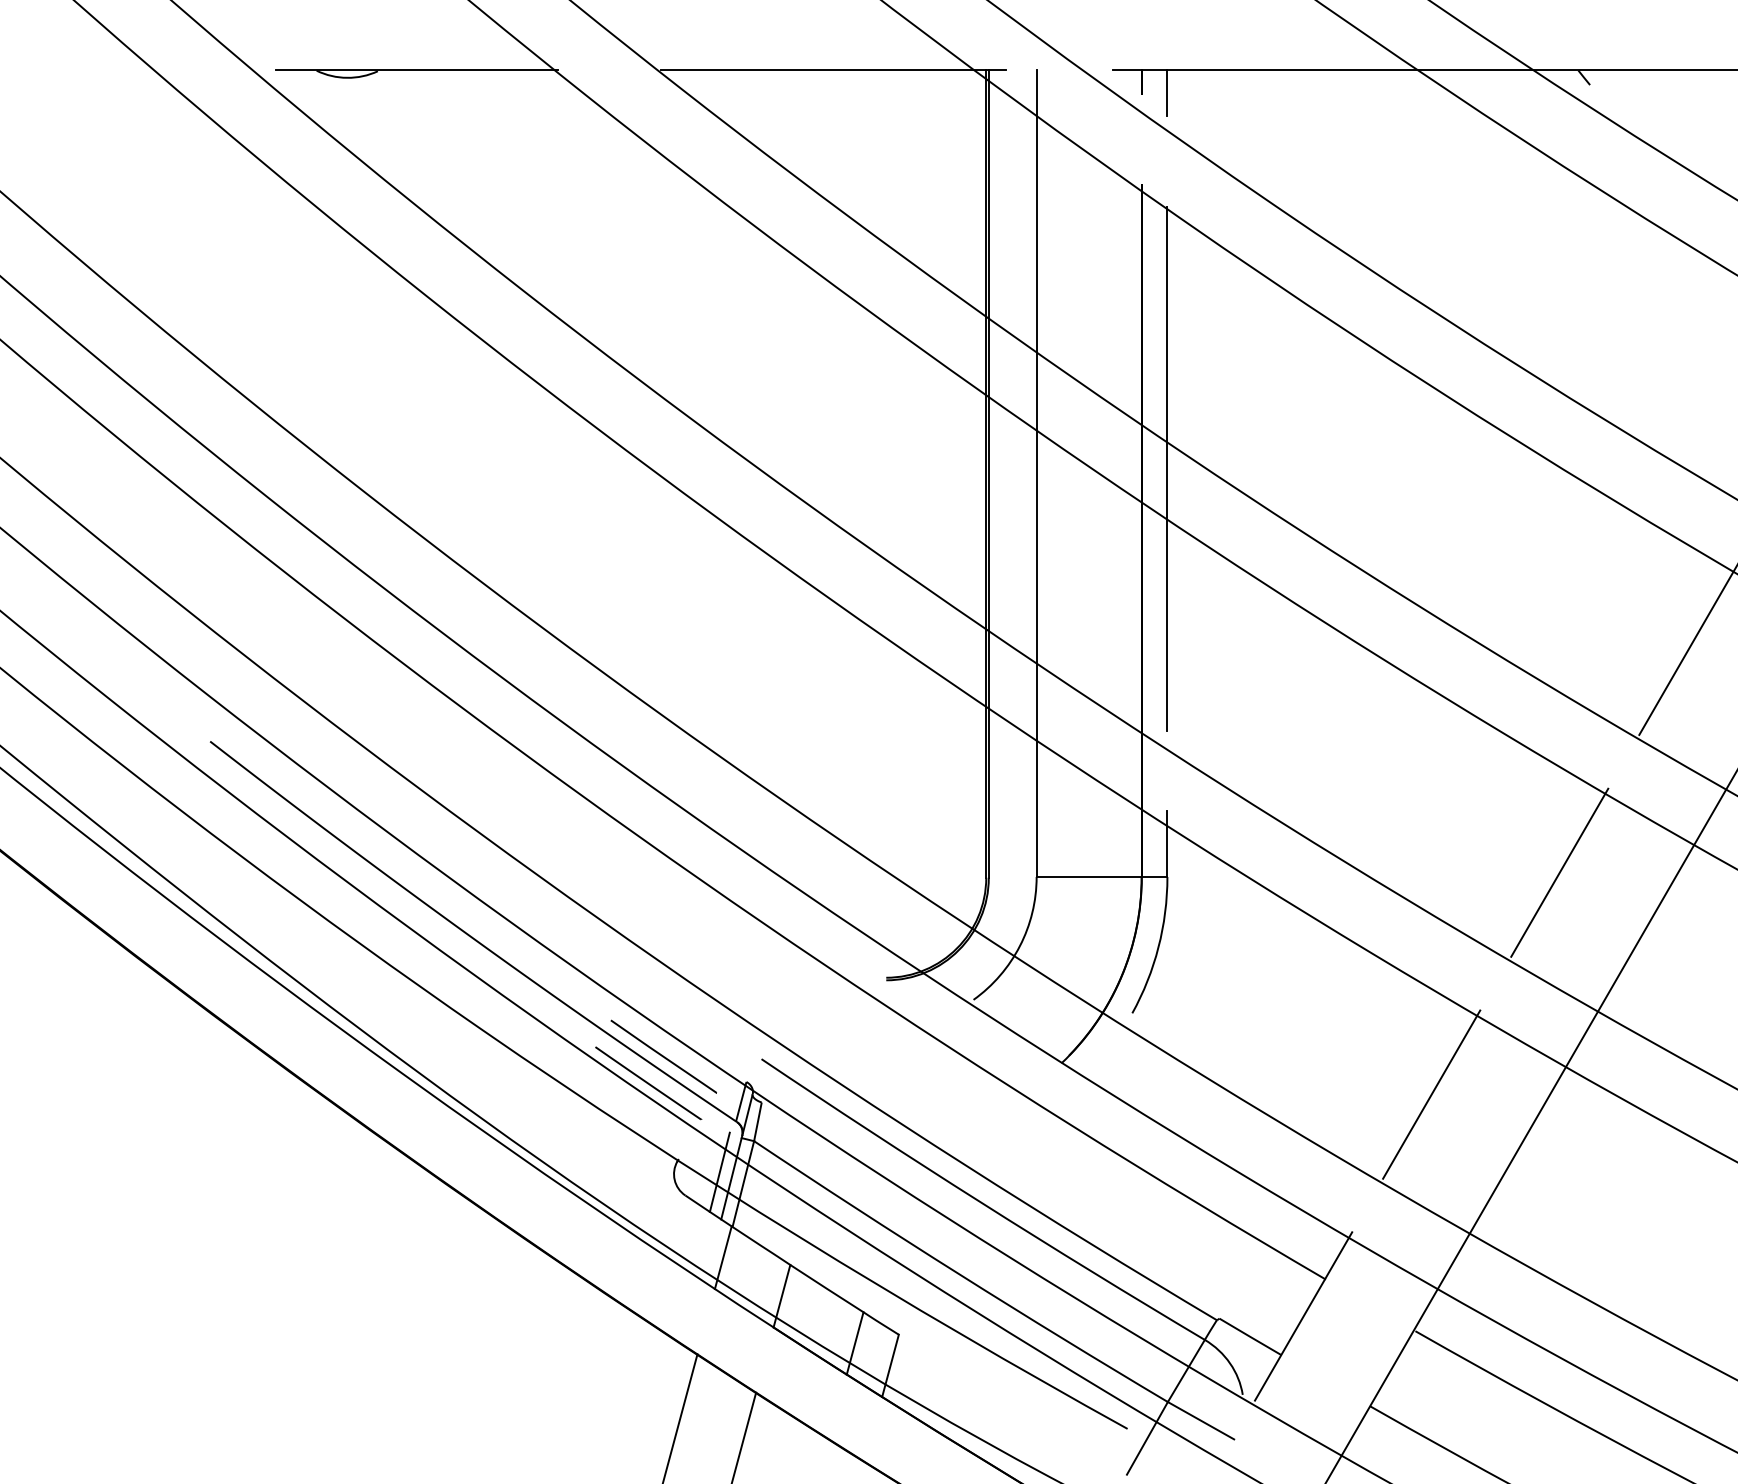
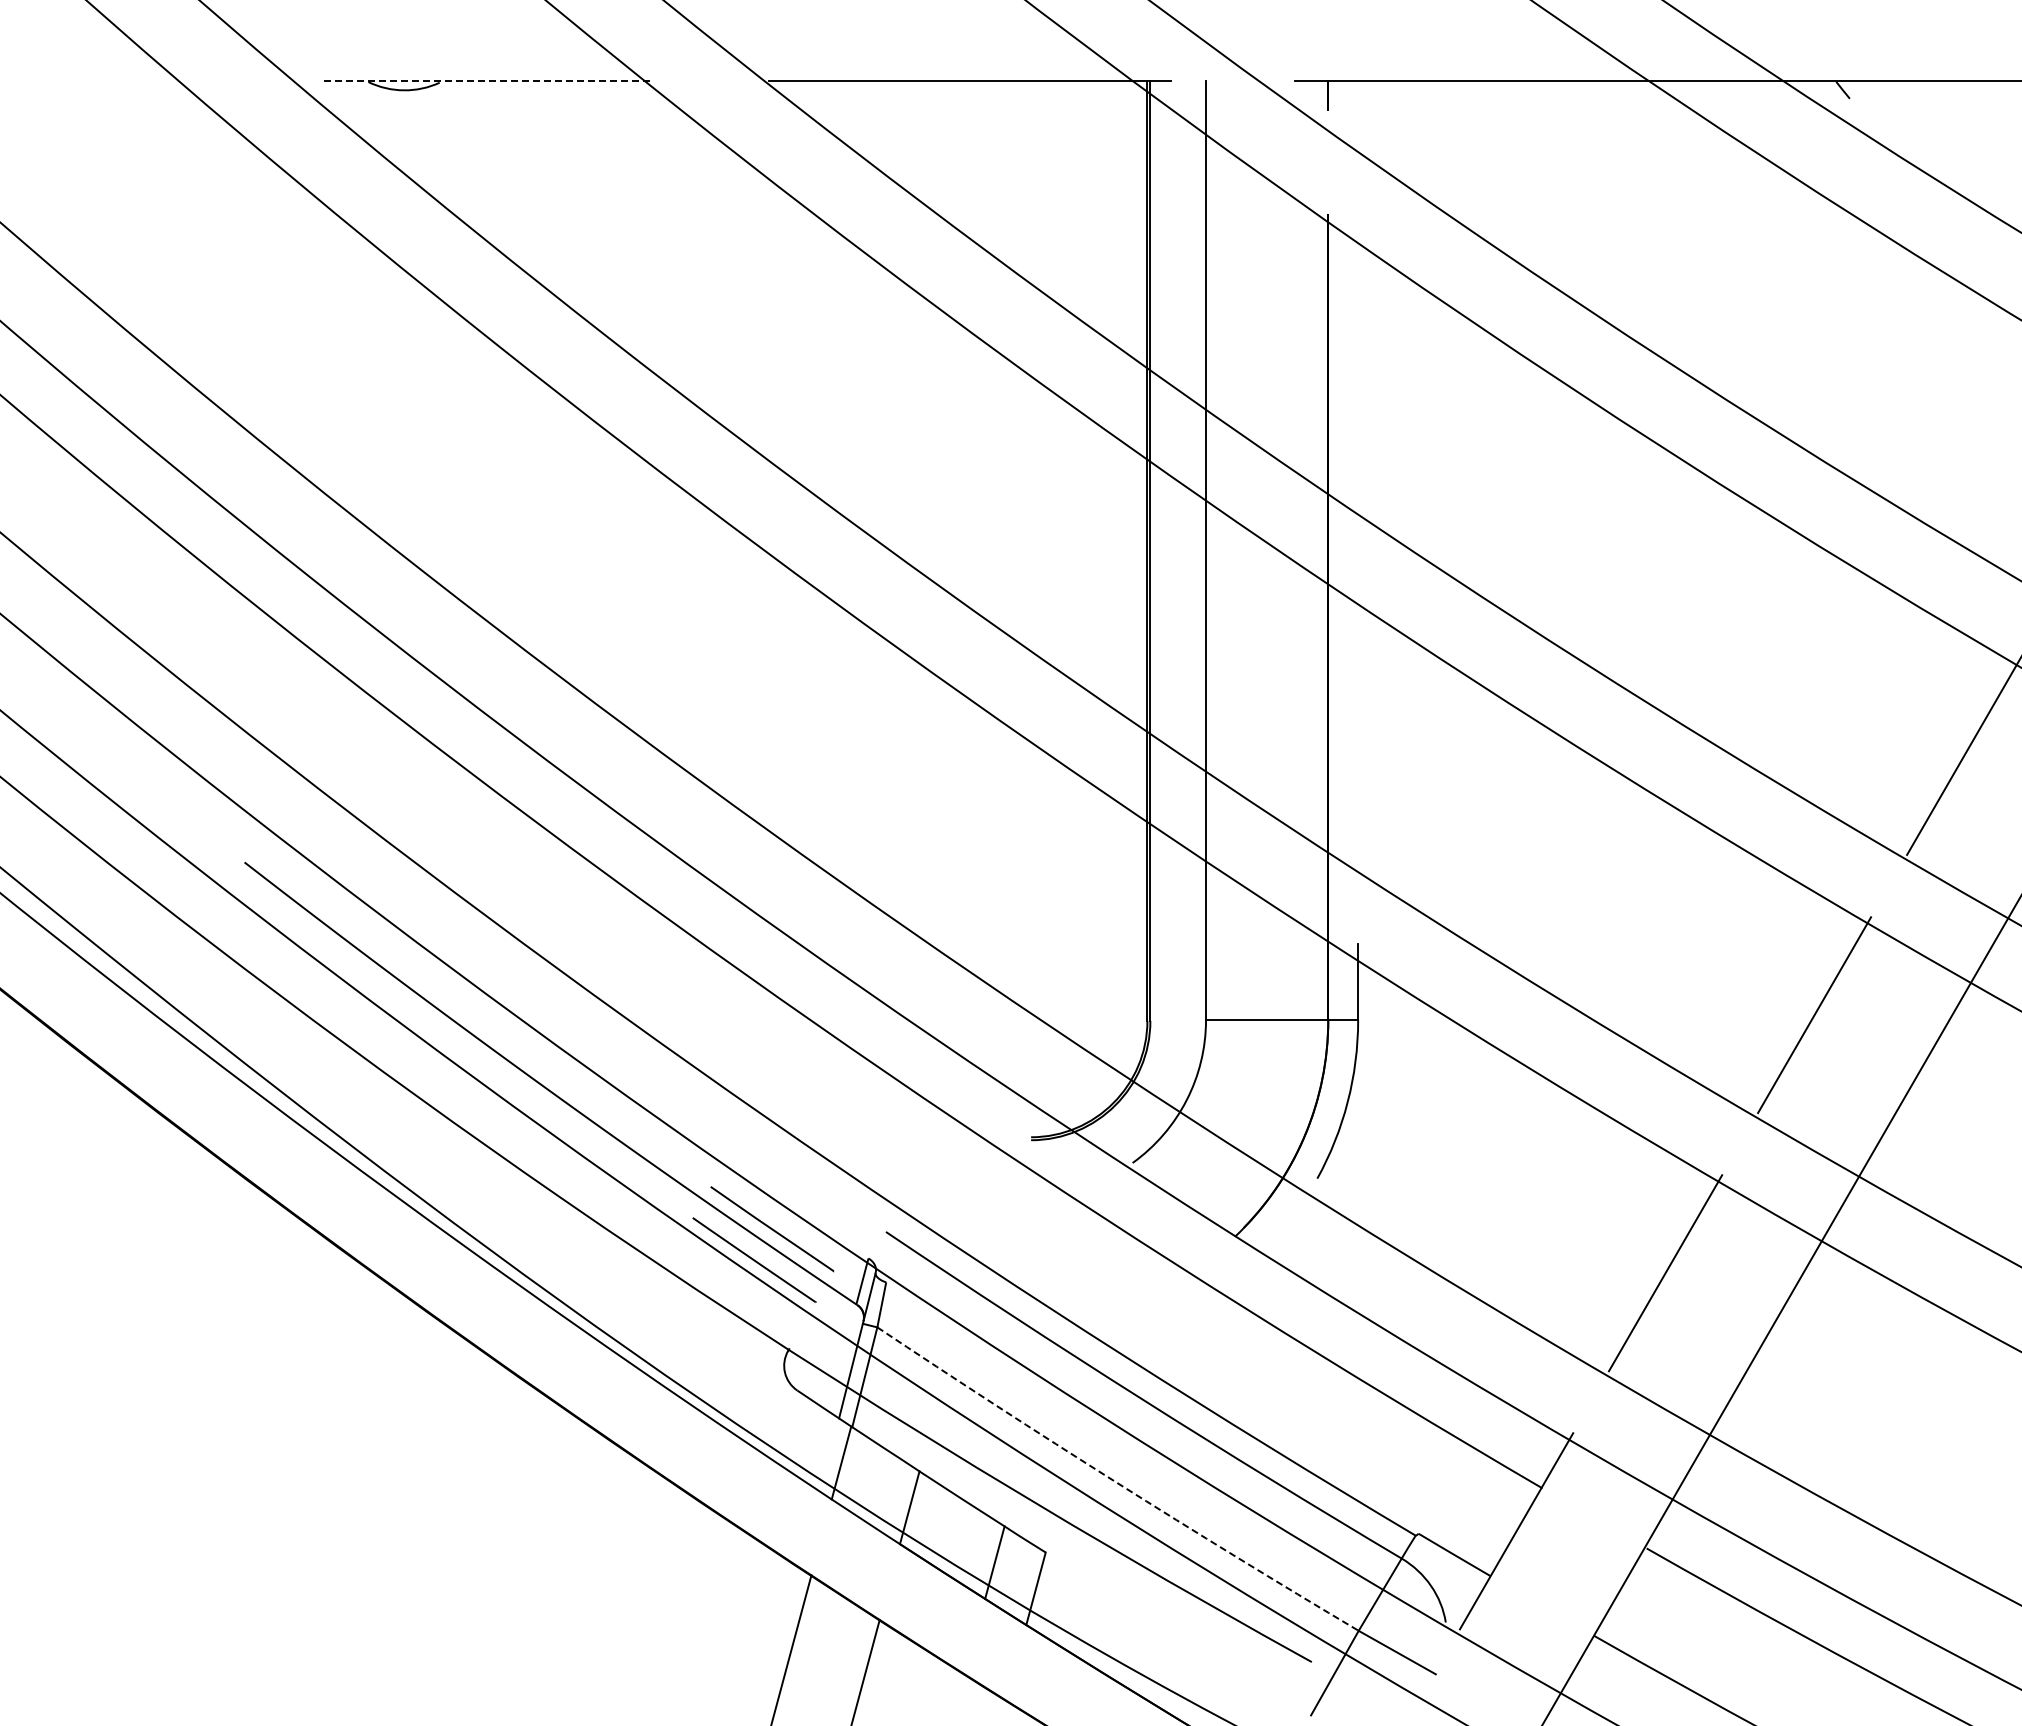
line: (417, 70) -> (485, 81), solid -> dashed
line: (1167, 92) -> (1358, 107), removed
line: (1167, 469) -> (1358, 545), removed
line: (719, 1172) -> (837, 1363), removed
arc: (959, 1274) -> (1116, 1482), solid -> dashed

